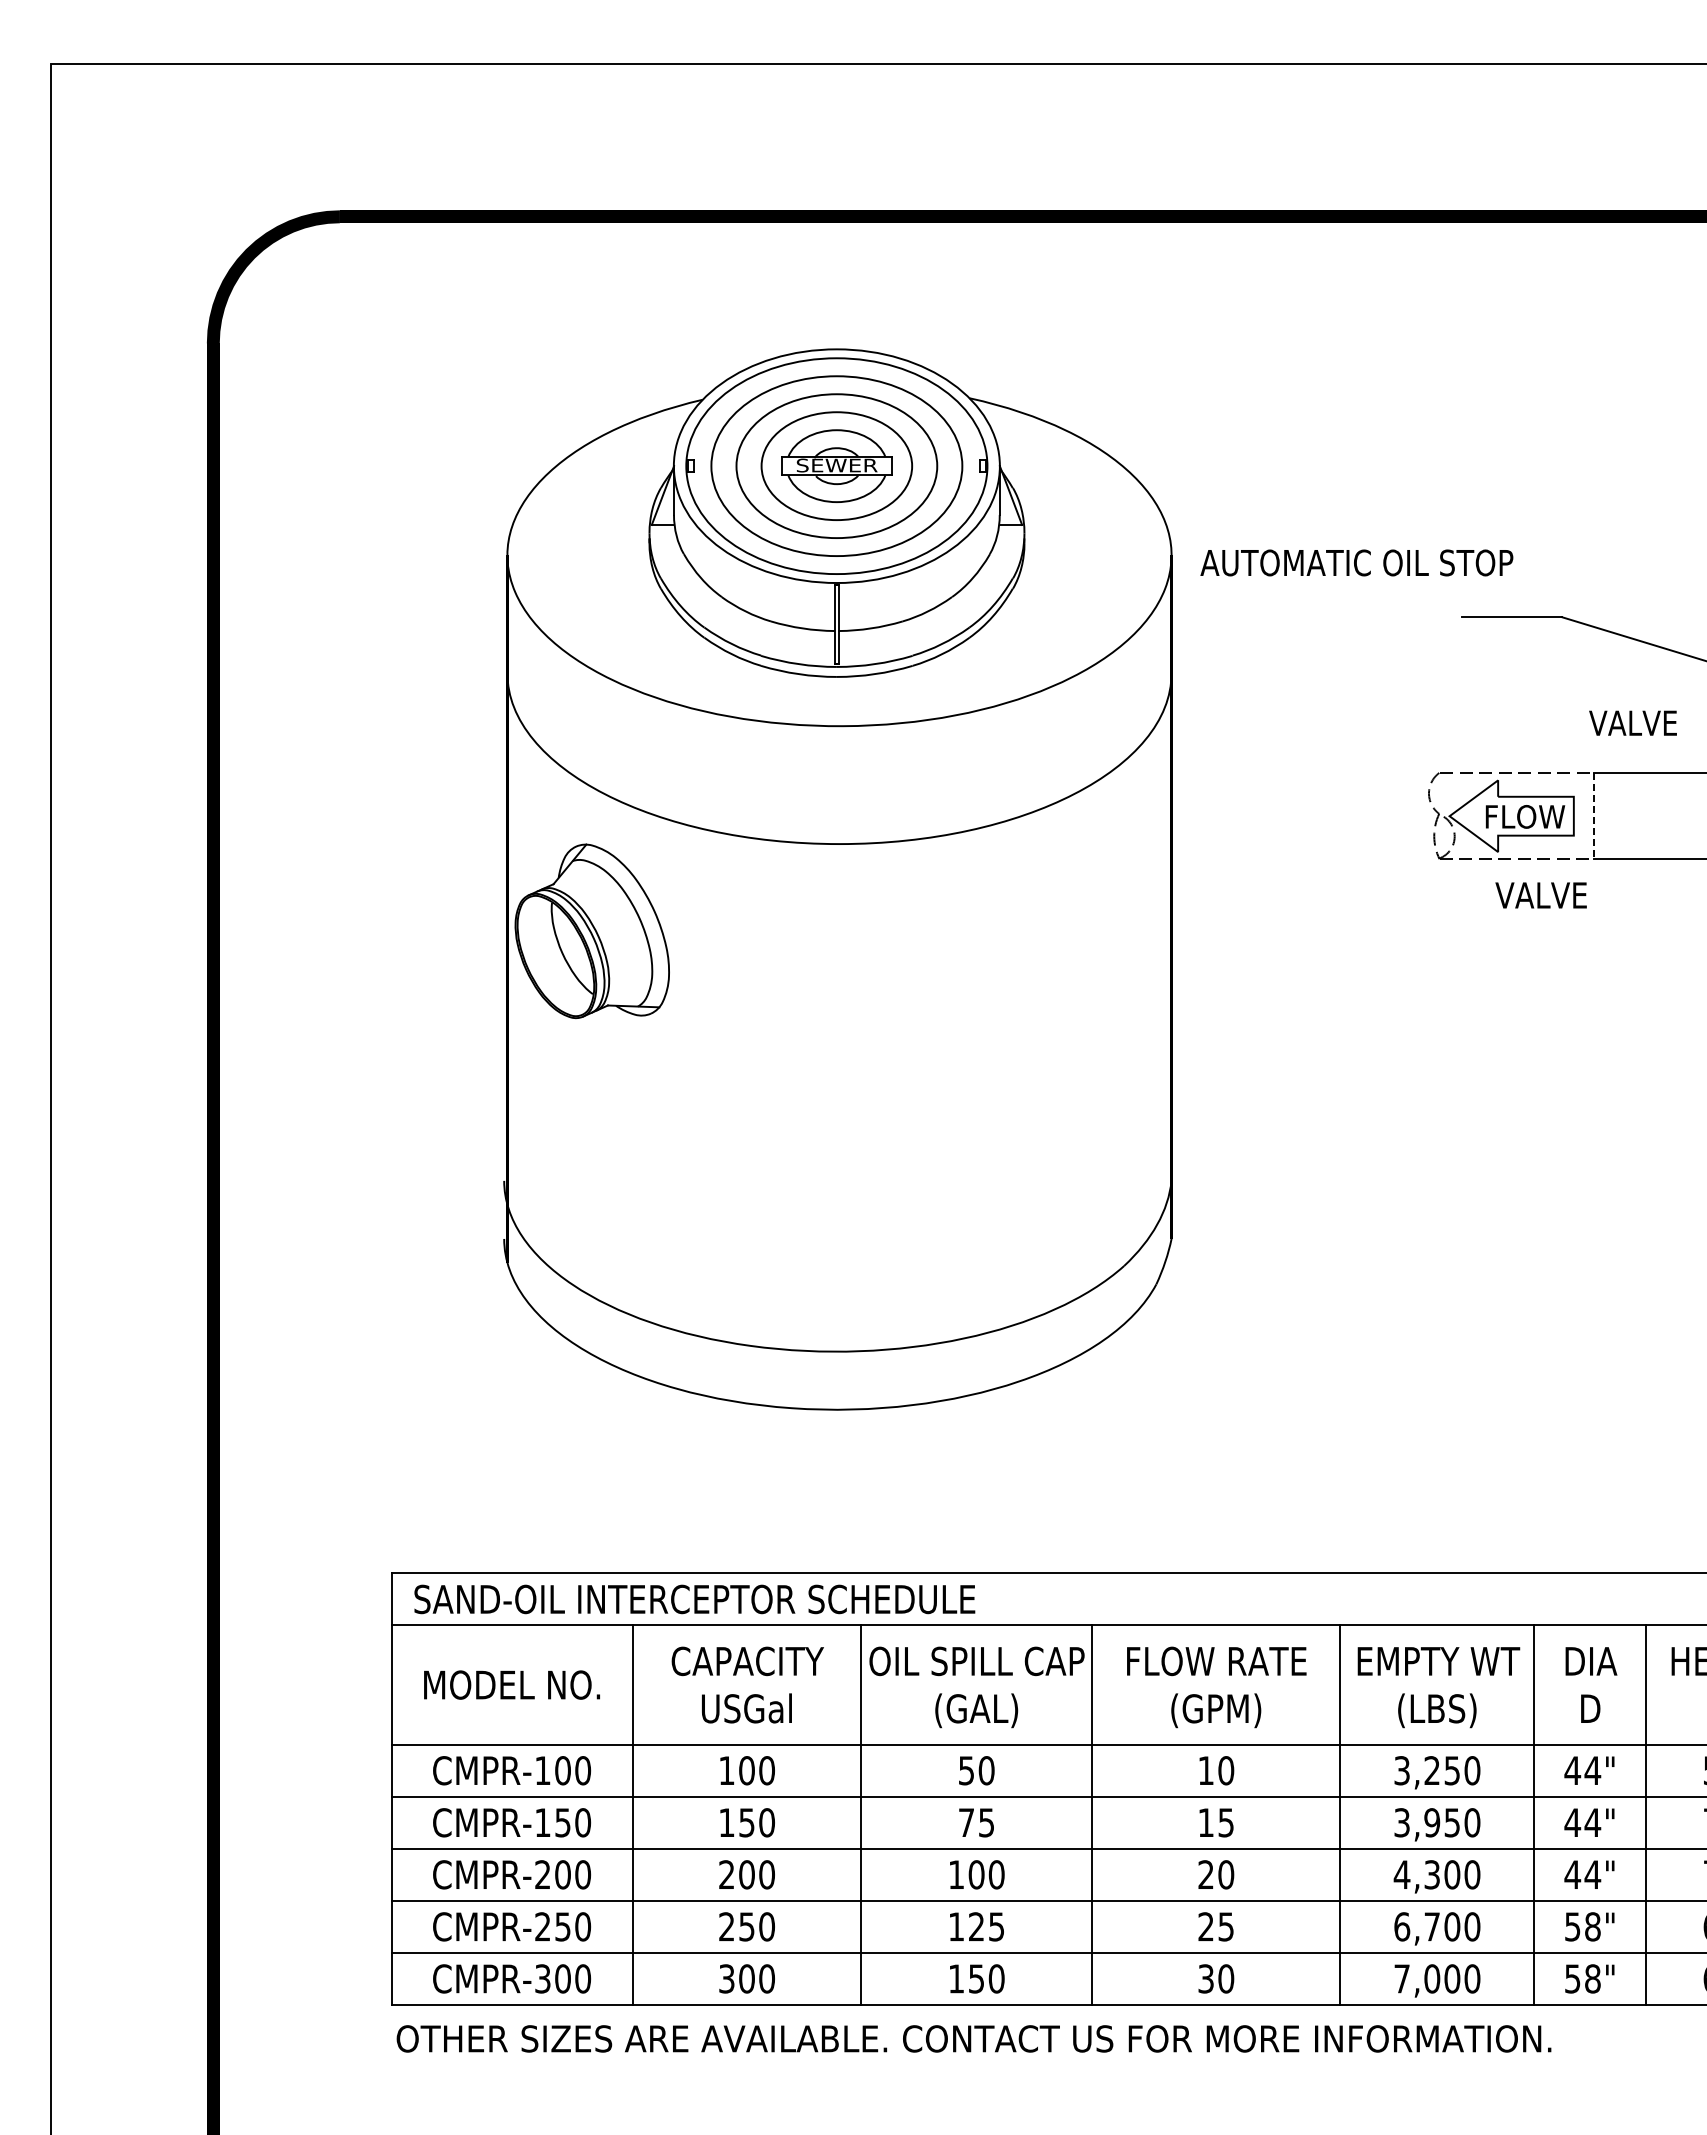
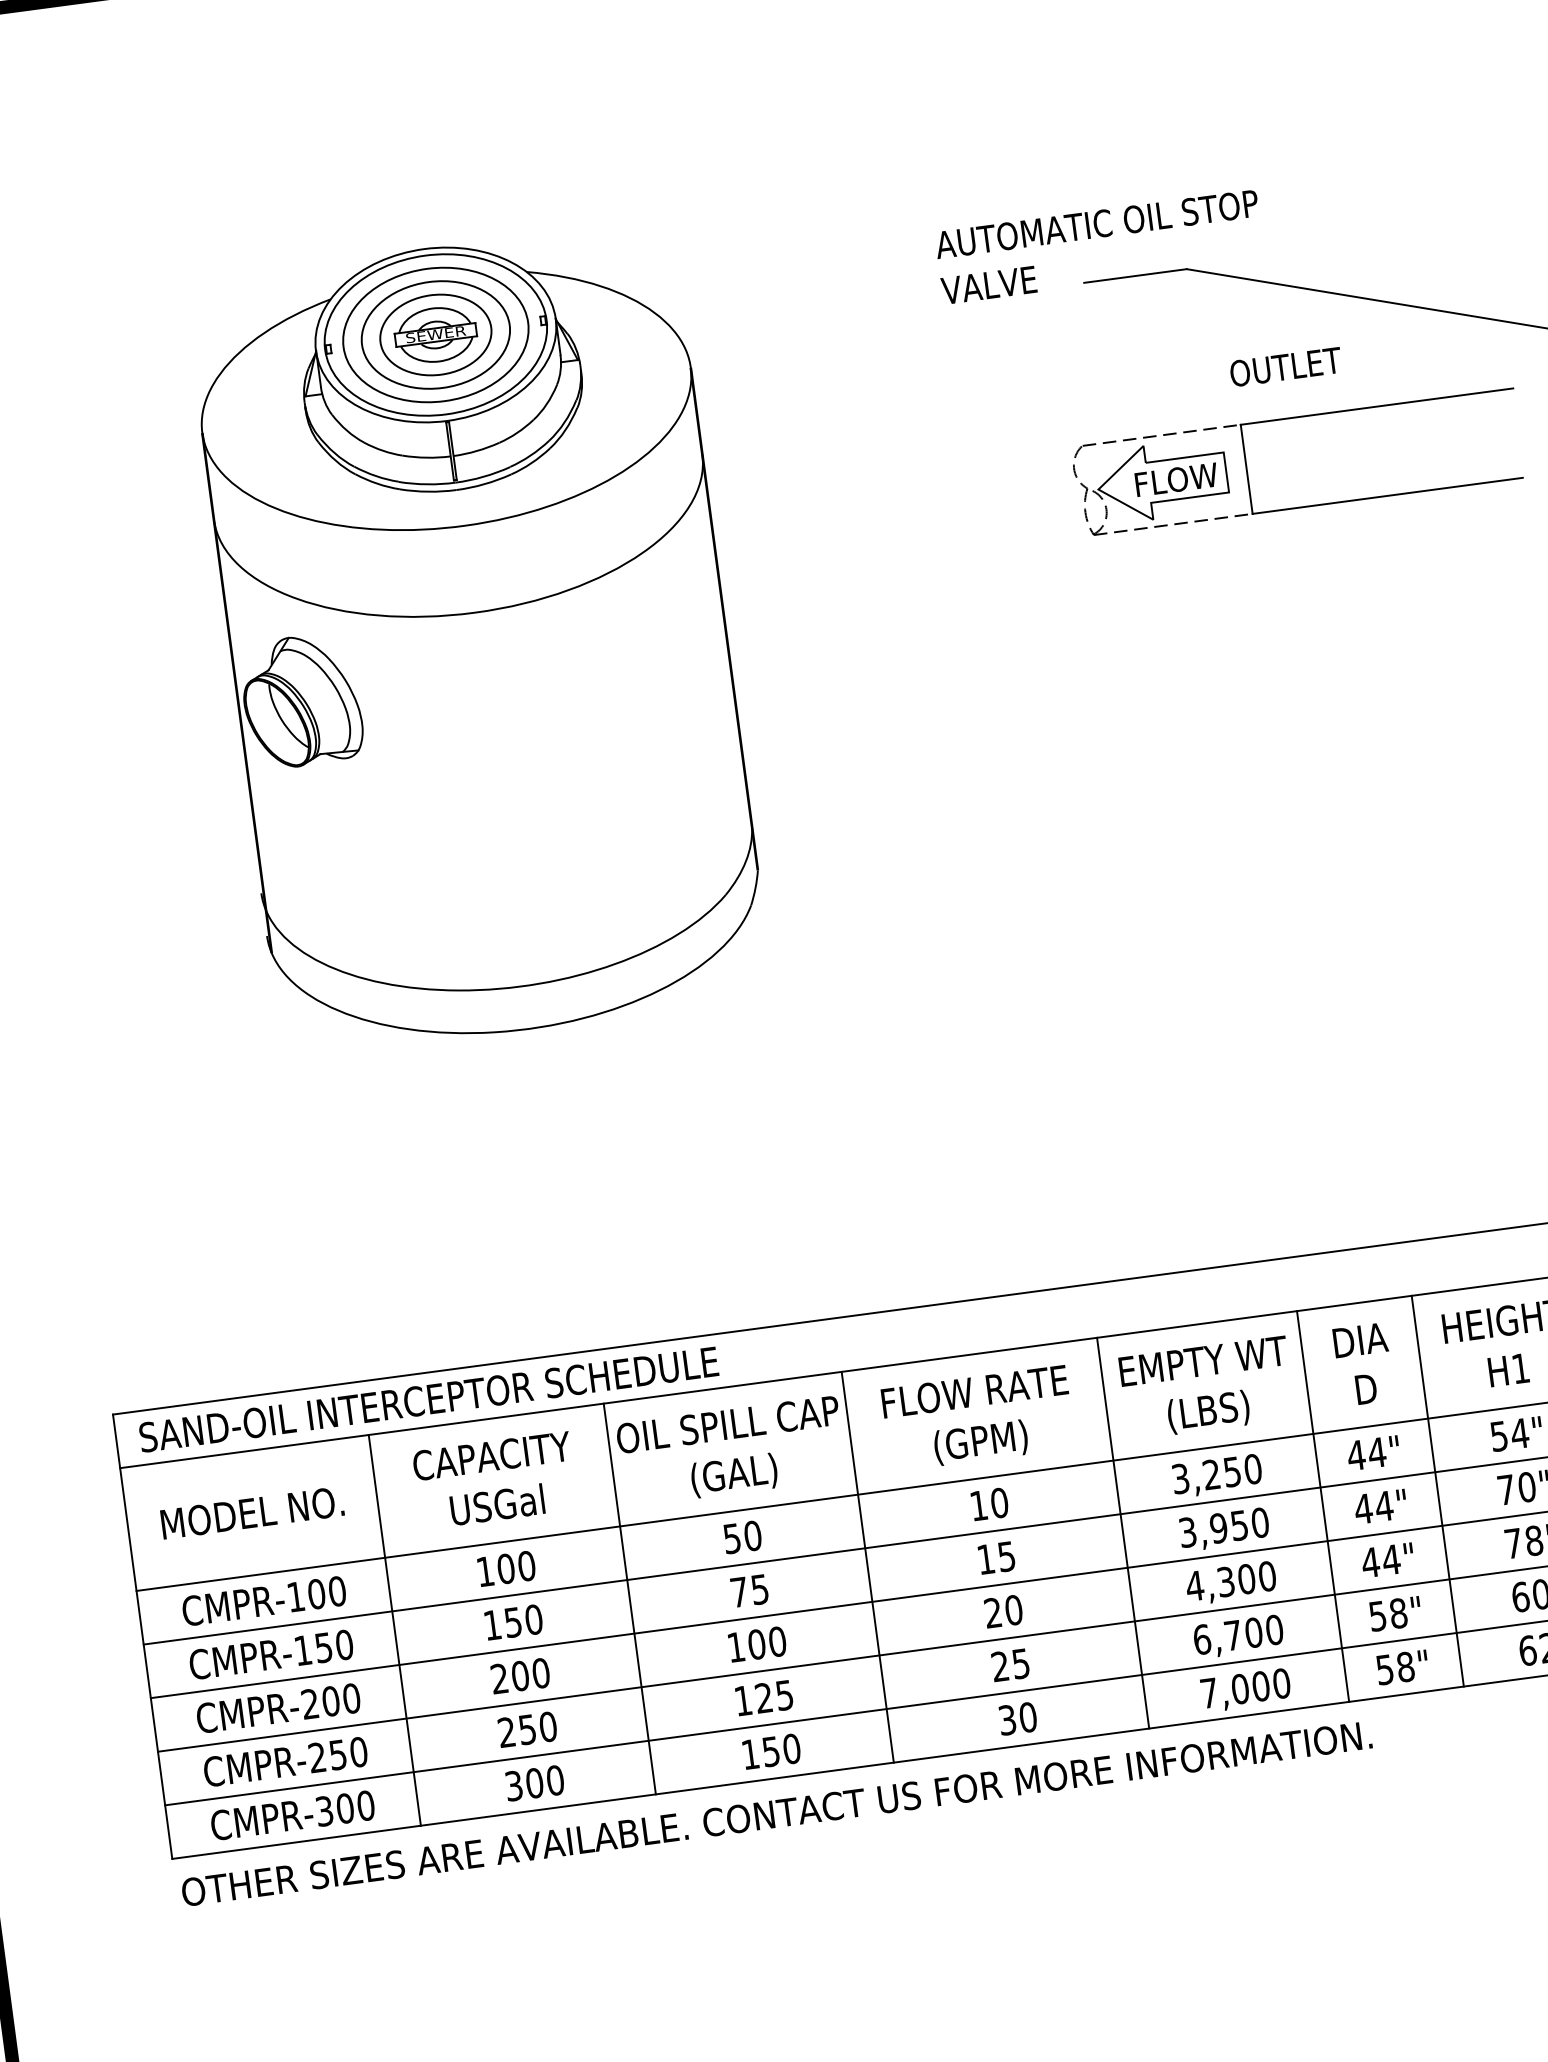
text: (1356, 562) -> (1096, 223), moved
text: (1643, 723) -> (1285, 367), VALVE -> OUTLET
line: (1593, 816) -> (1246, 470), dashed -> solid
part: (837, 879) -> (476, 638), size x0.71
text: (1540, 895) -> (988, 285), moved

